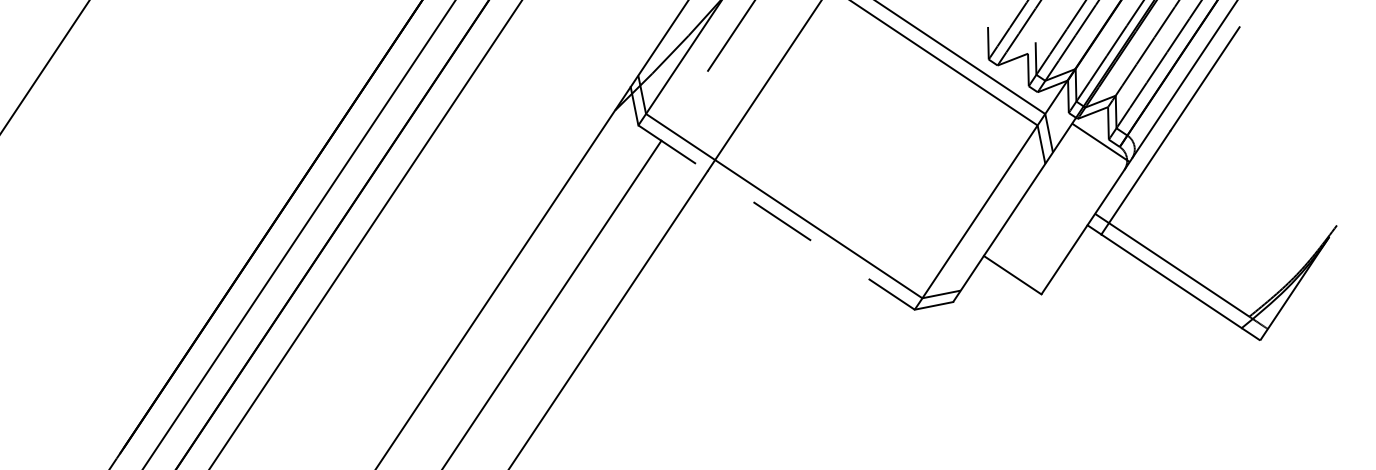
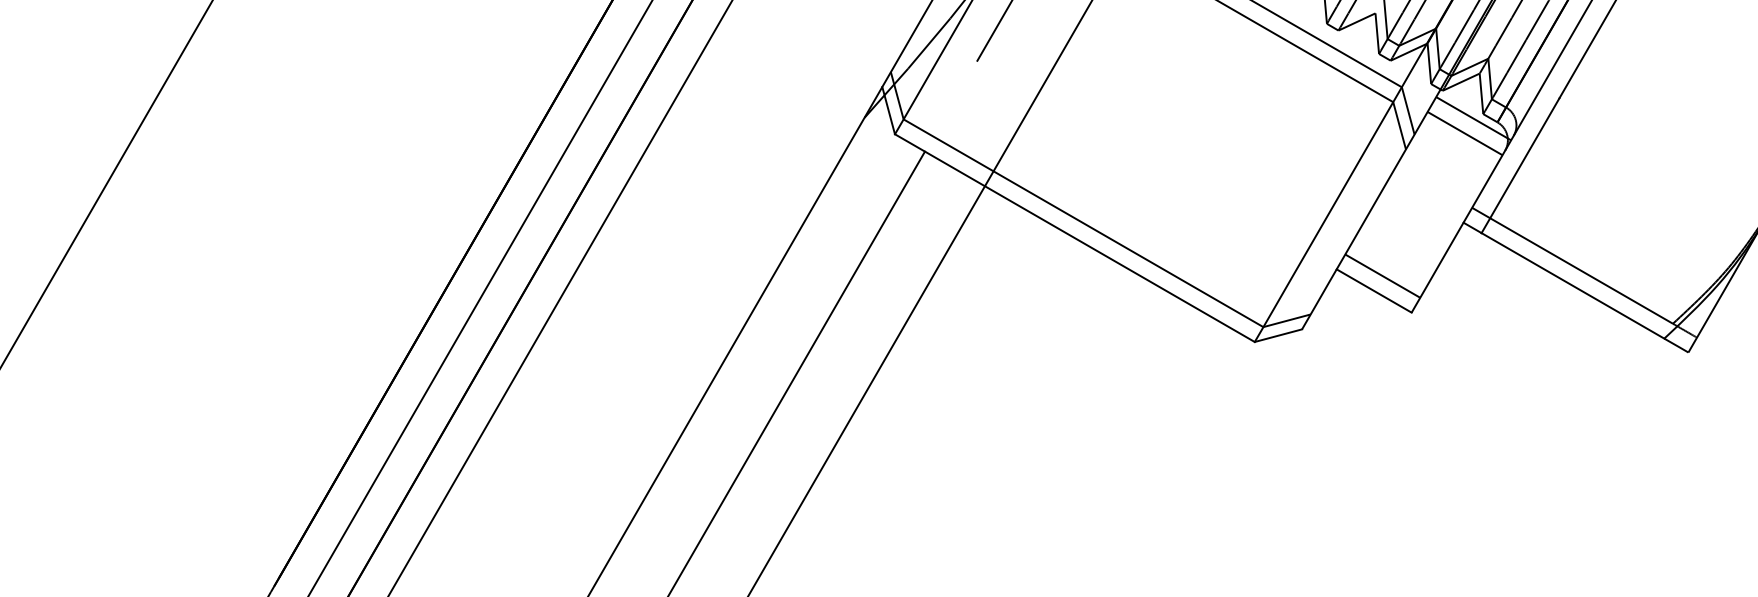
line: (1092, 154) -> (1464, 133), added
line: (776, 217) -> (1074, 238), dashed -> solid
line: (1020, 263) -> (1382, 275), added

